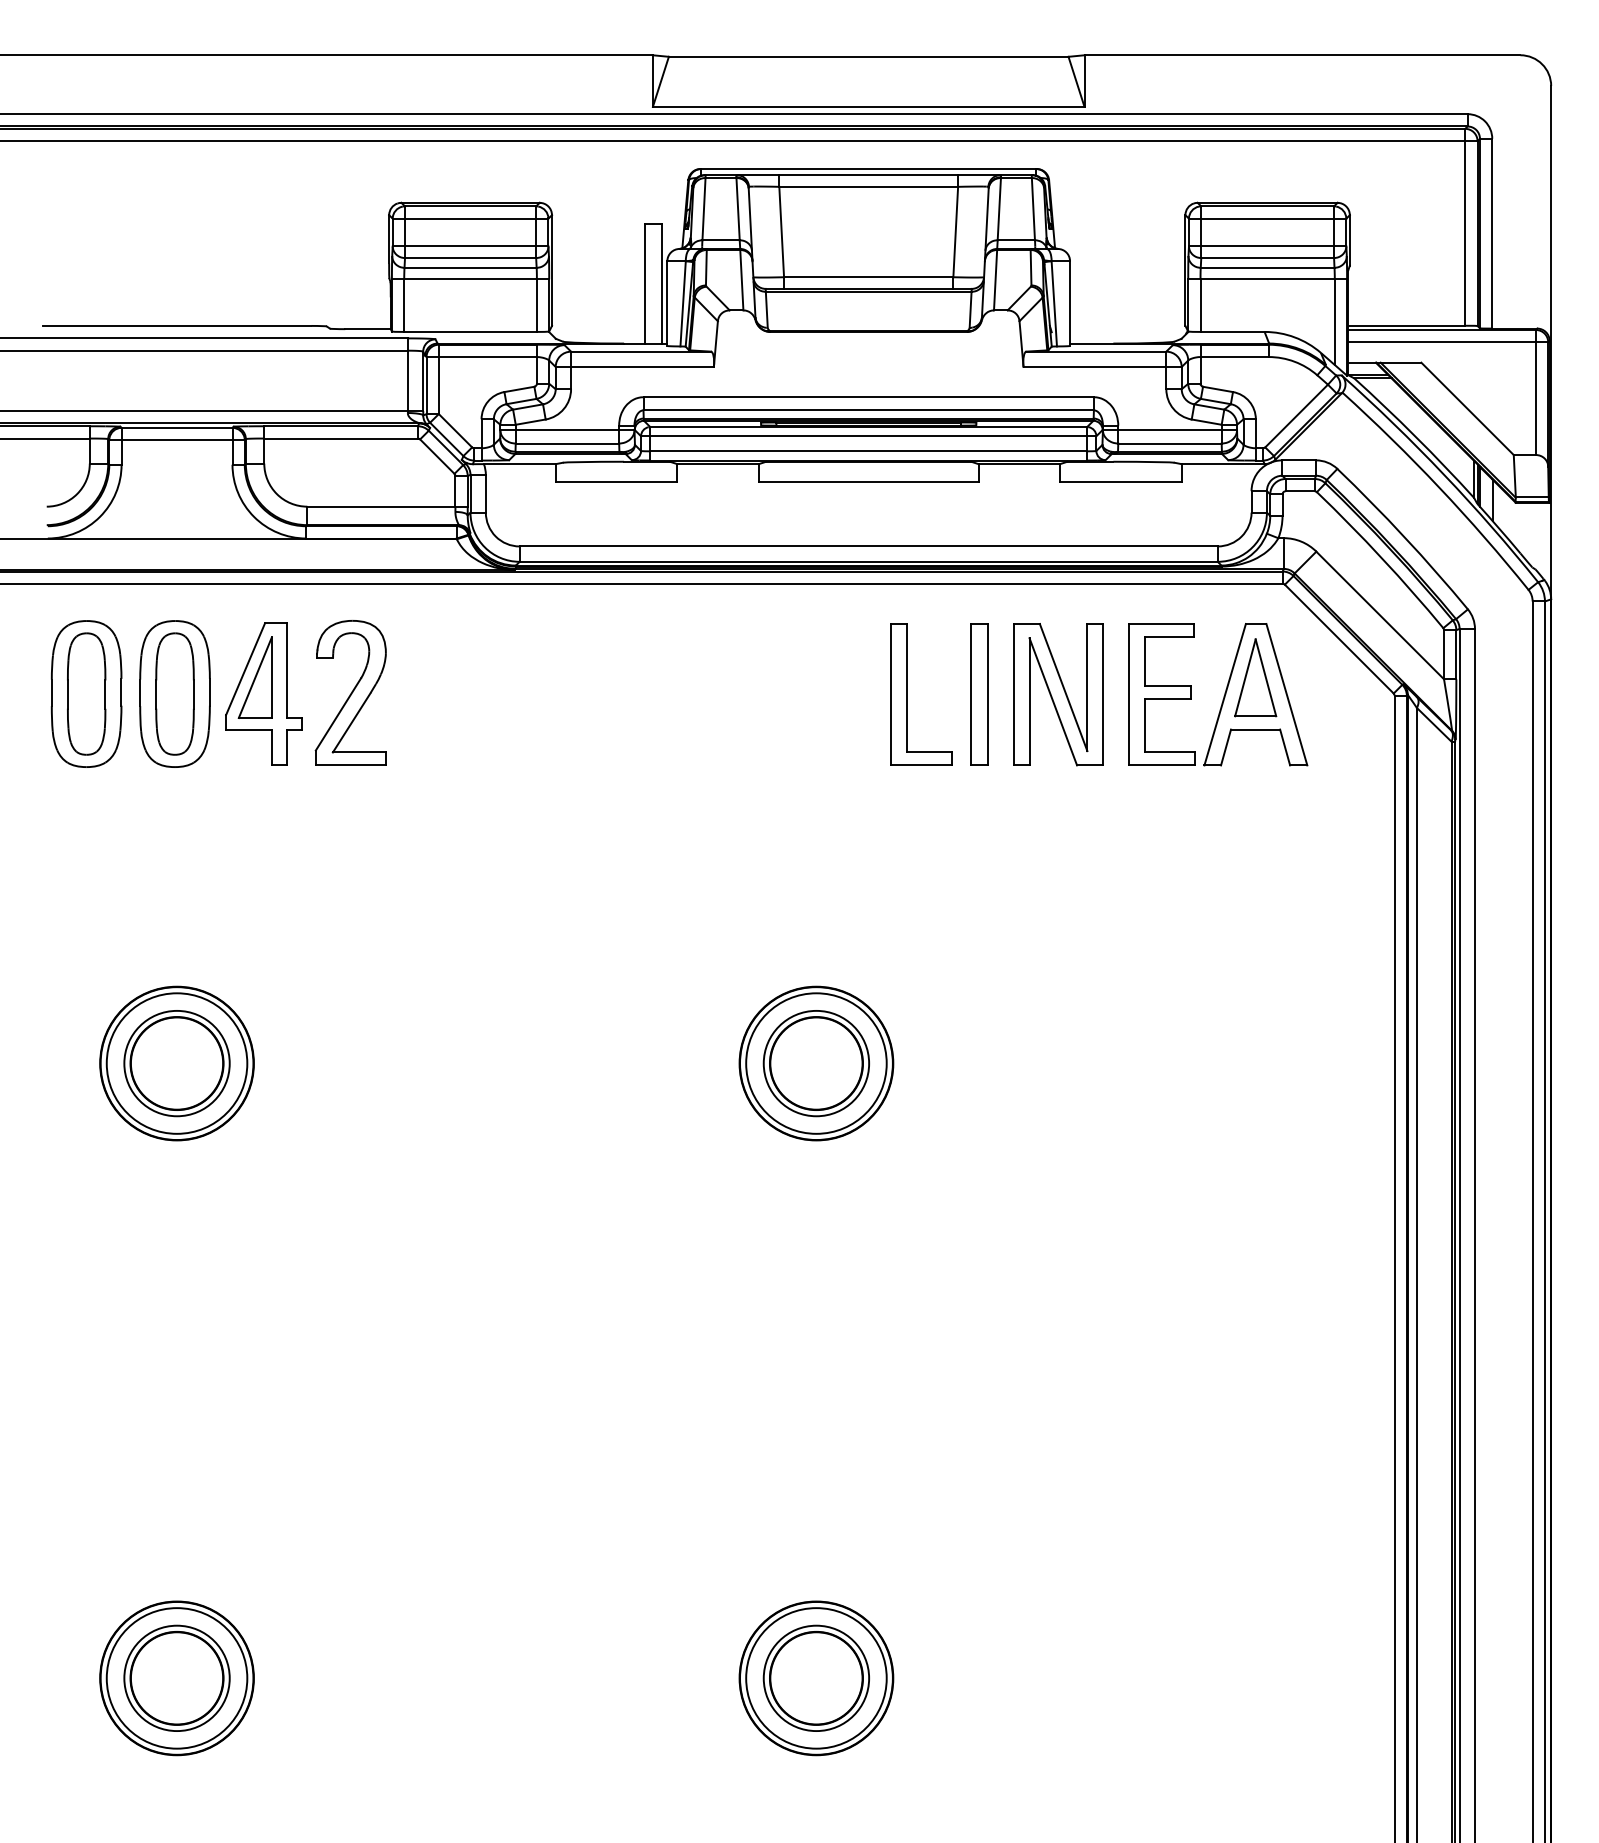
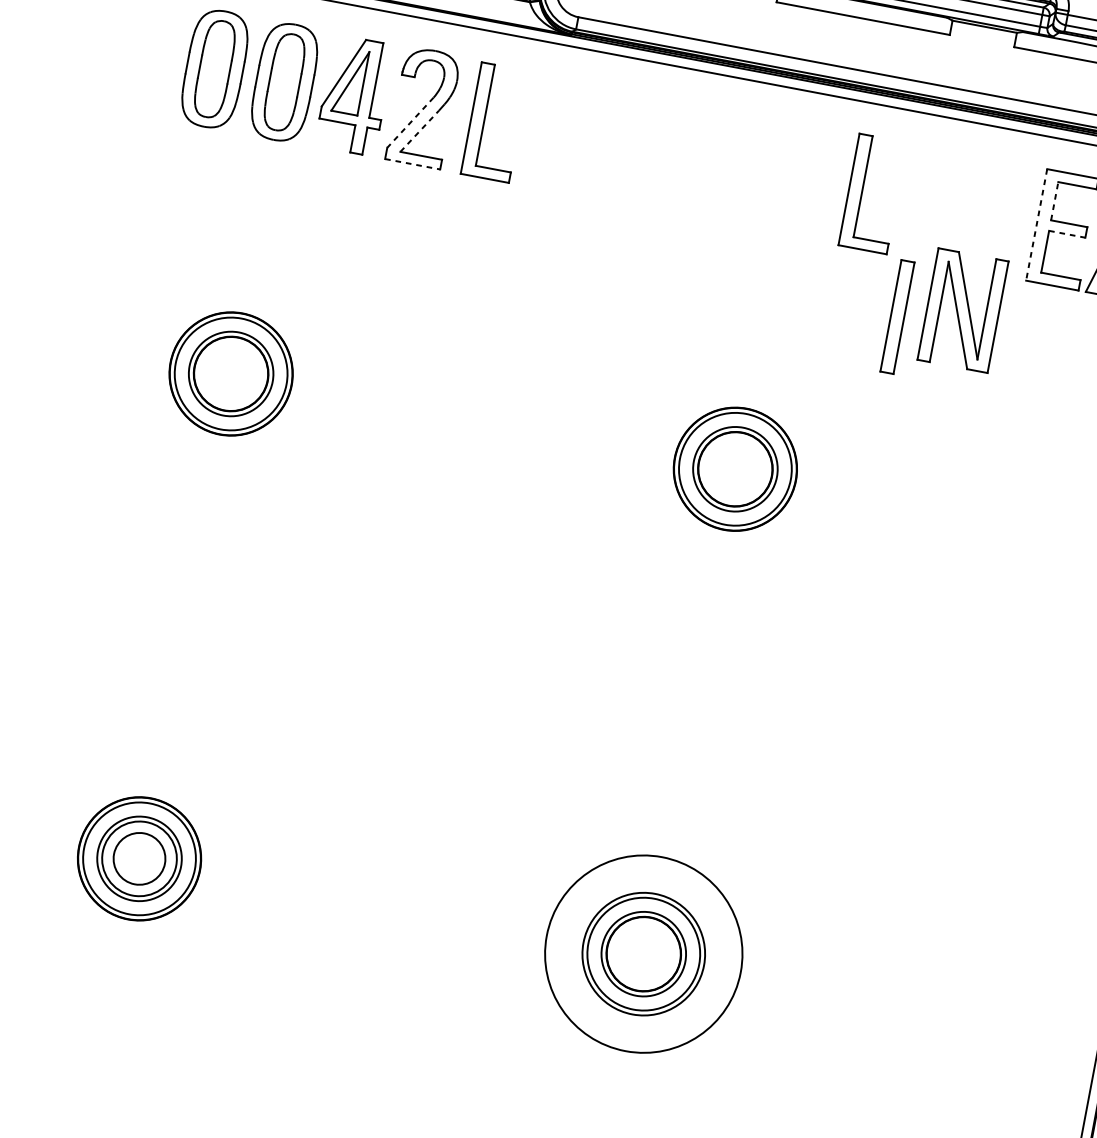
line: (1145, 661) -> (1054, 201), solid -> dashed
part: (428, 694) -> (484, 120), added
part: (979, 694) -> (897, 316), moved
part: (1058, 694) -> (963, 310), moved
line: (1128, 694) -> (1036, 224), solid -> dashed
line: (1168, 699) -> (1067, 234), solid -> dashed
line: (338, 714) -> (410, 122), solid -> dashed
line: (352, 722) -> (420, 131), solid -> dashed
line: (350, 764) -> (412, 163), solid -> dashed
circle: (176, 1678) -> (139, 858), size x0.7
circle: (816, 1678) -> (643, 954), size x1.6

